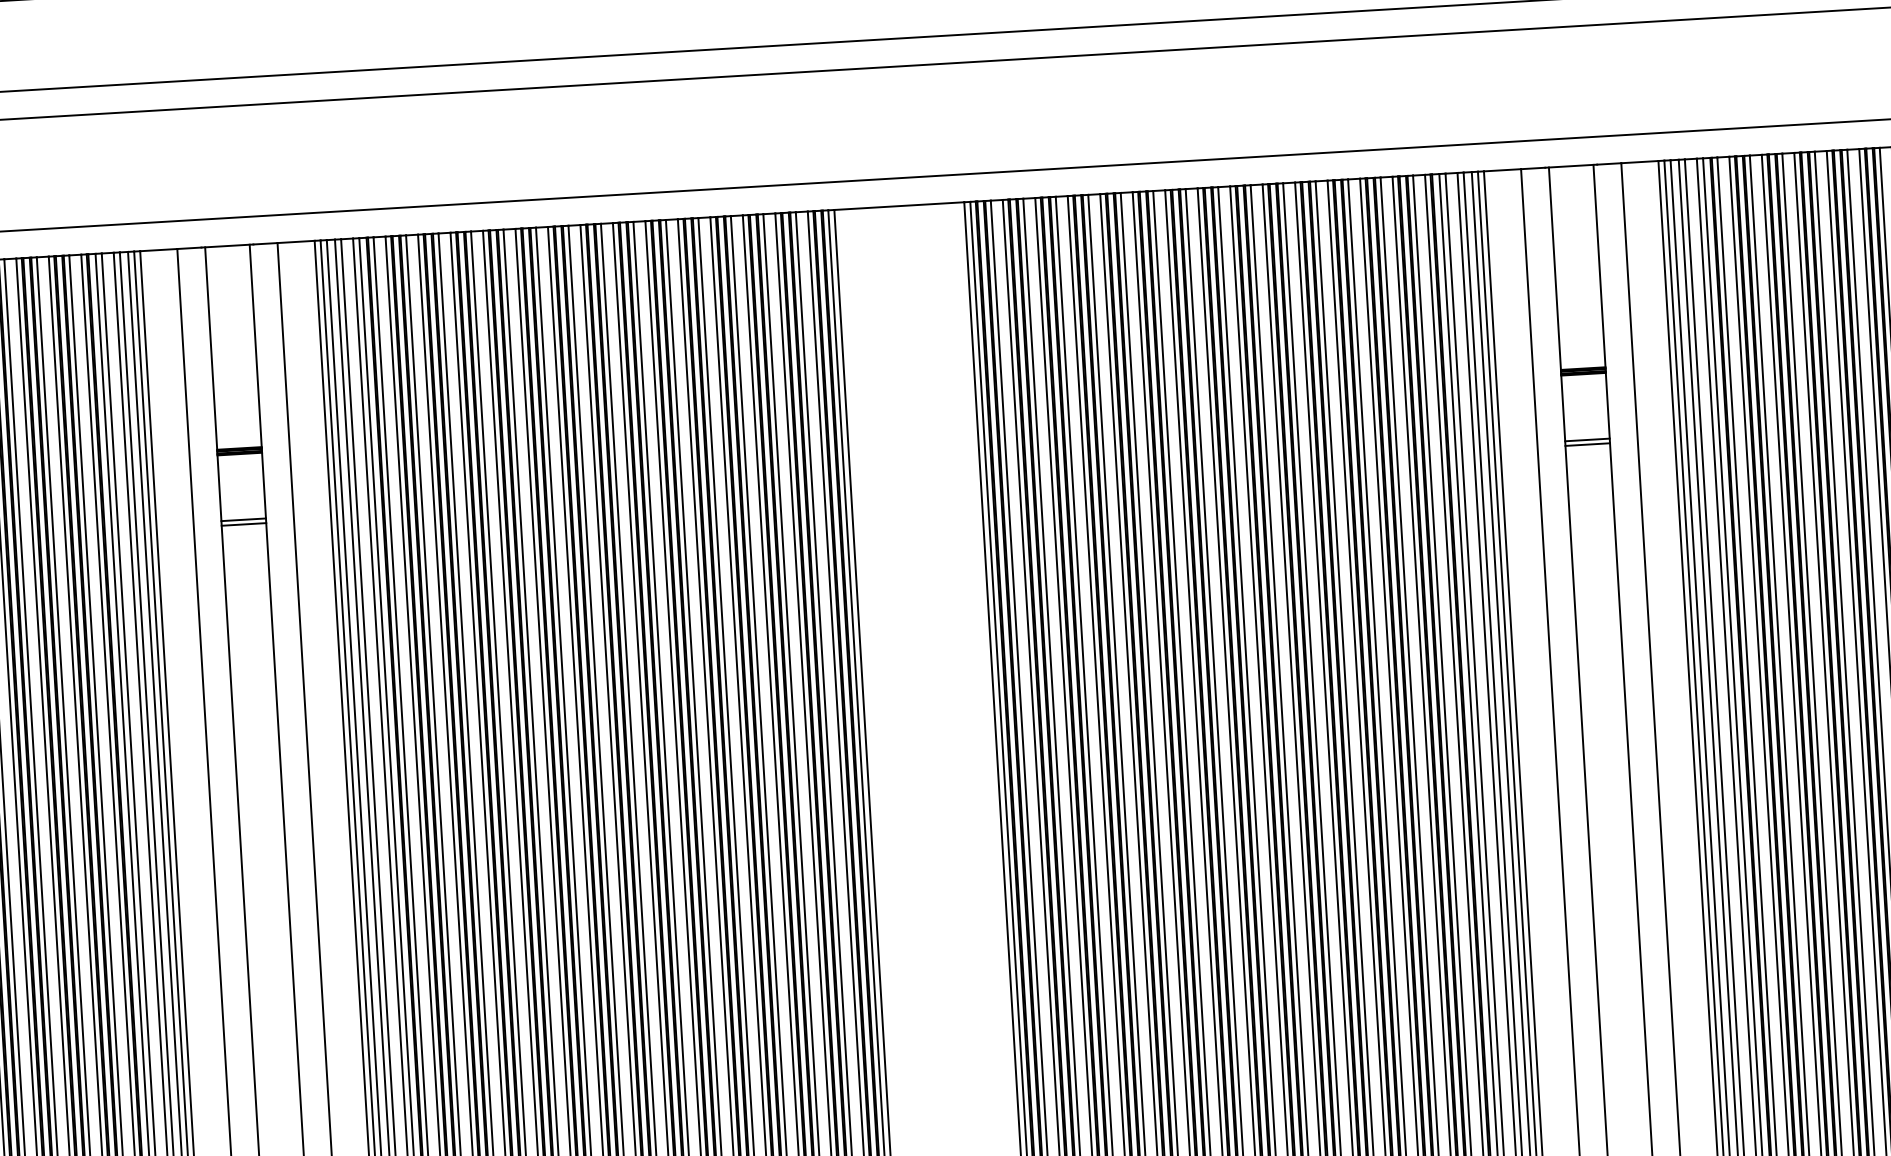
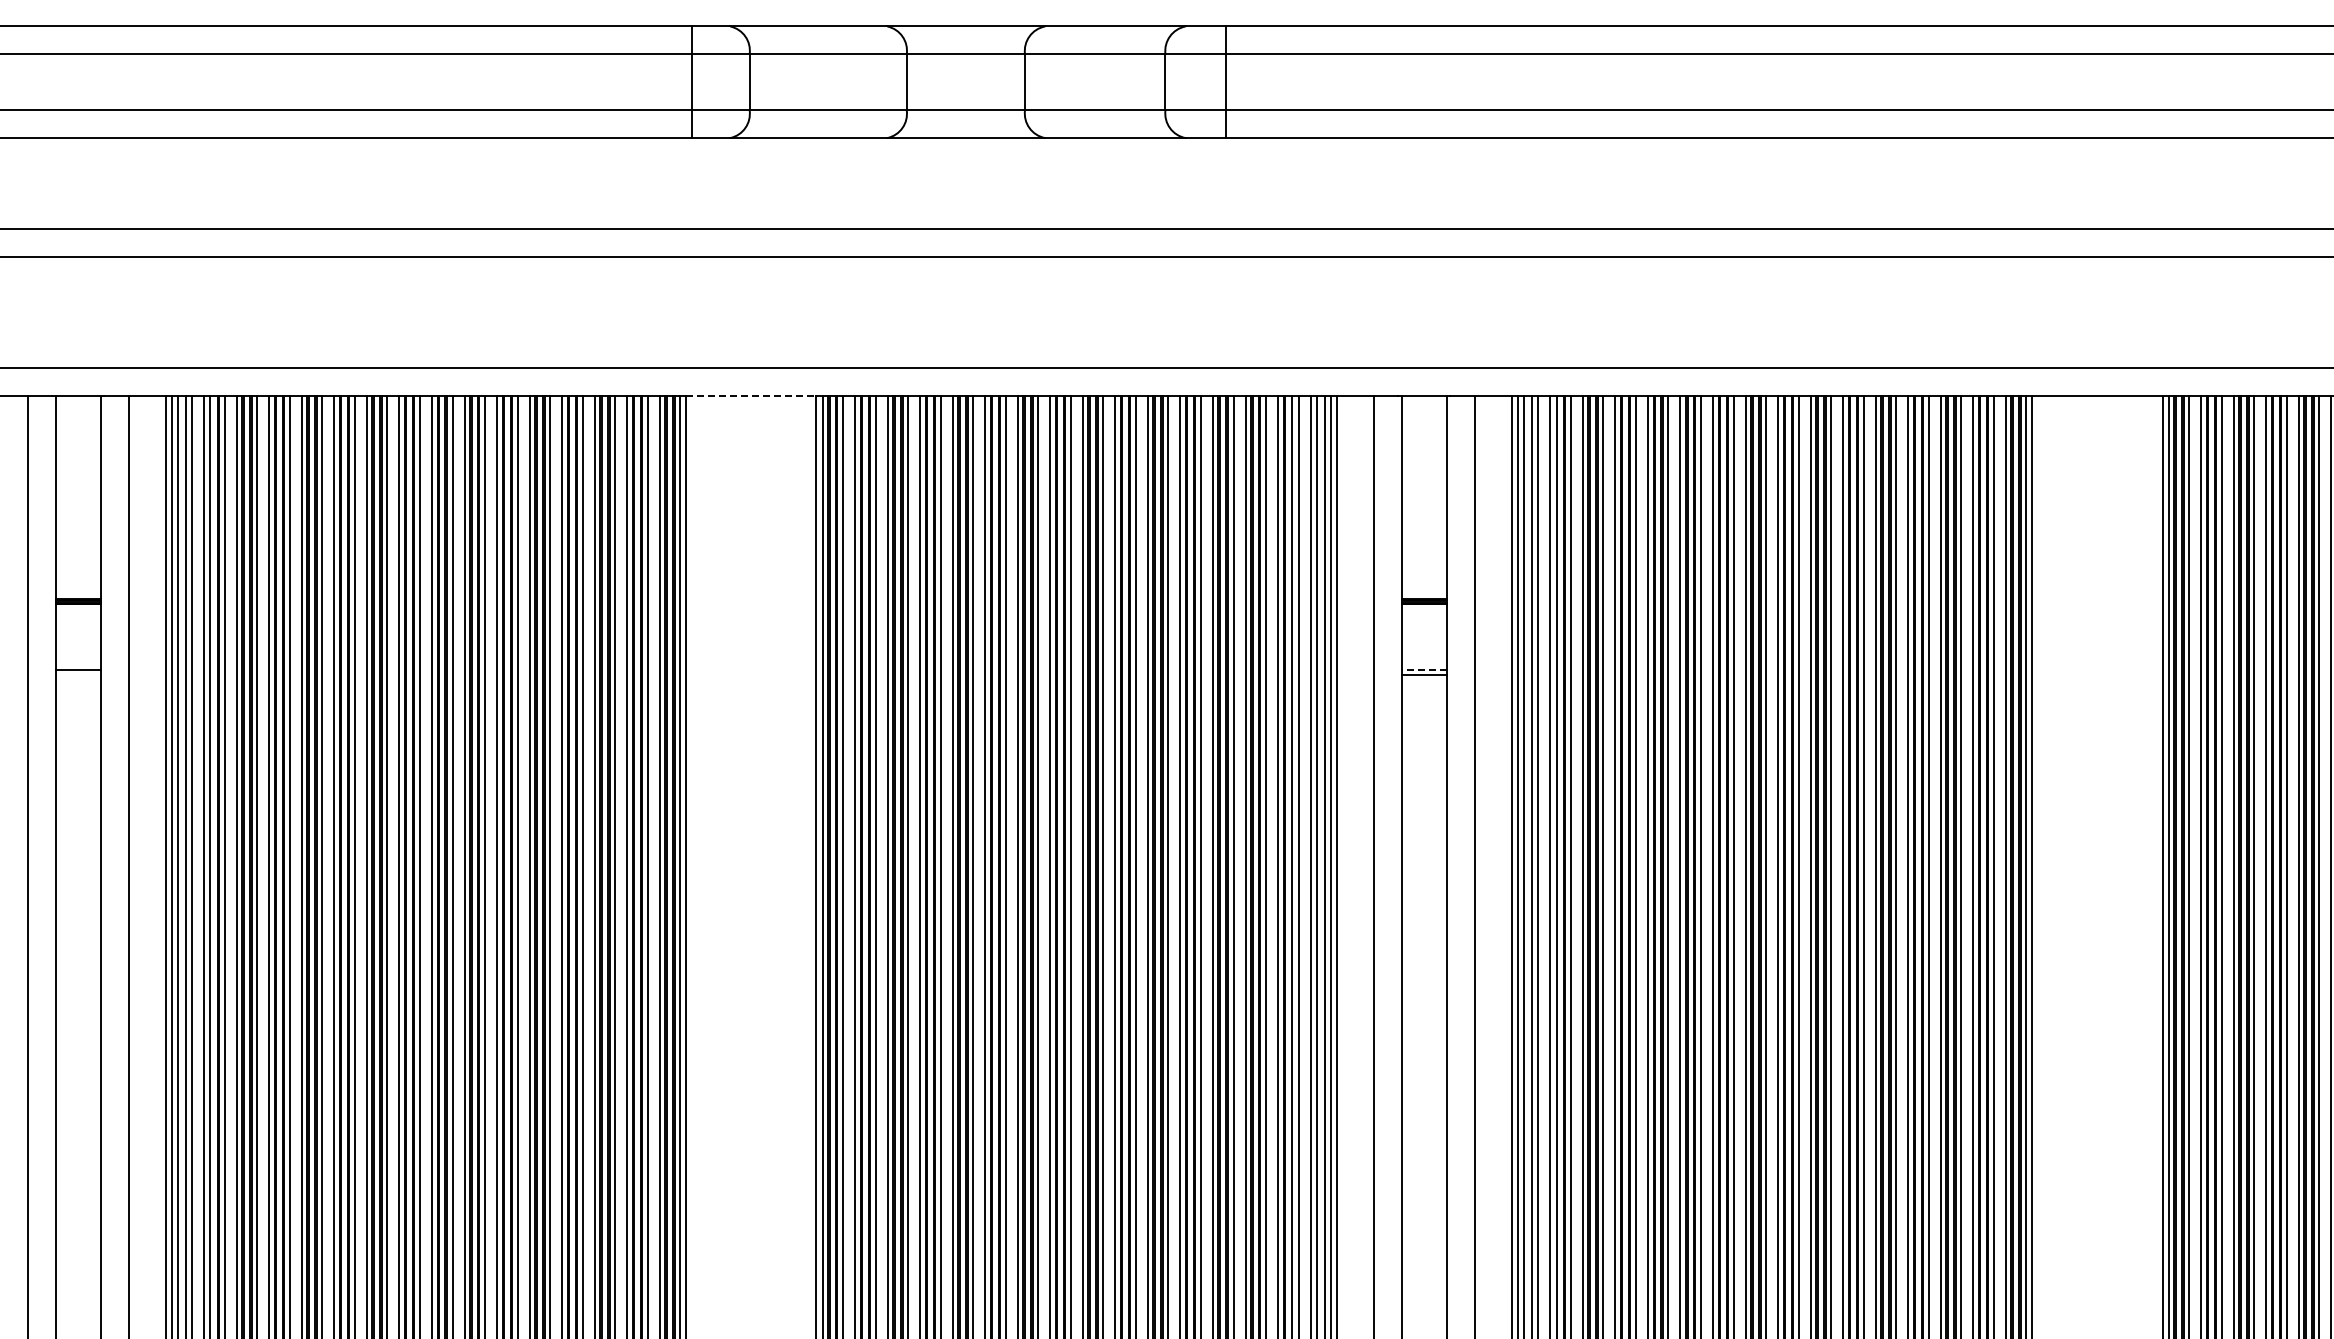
line: (899, 206) -> (751, 396), solid -> dashed
line: (1586, 440) -> (1423, 670), solid -> dashed
line: (244, 524) -> (78, 674), removed

